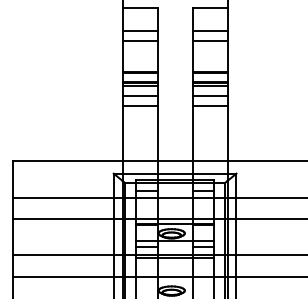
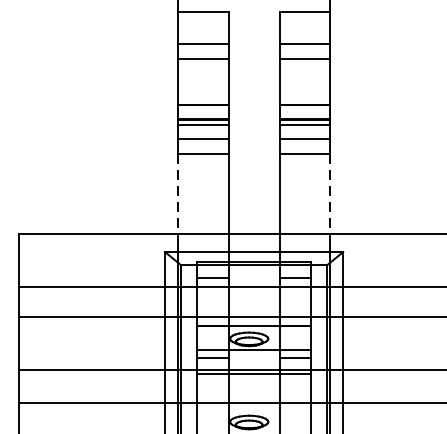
line: (122, 133) -> (177, 193), solid -> dashed
line: (227, 133) -> (330, 193), solid -> dashed

